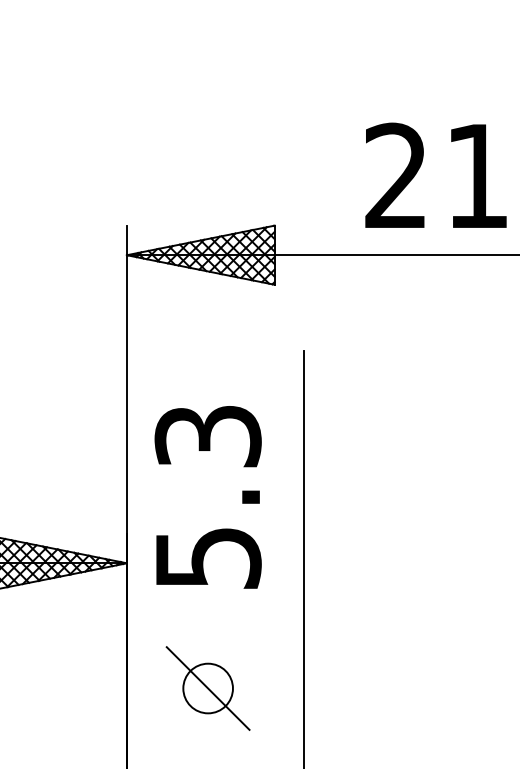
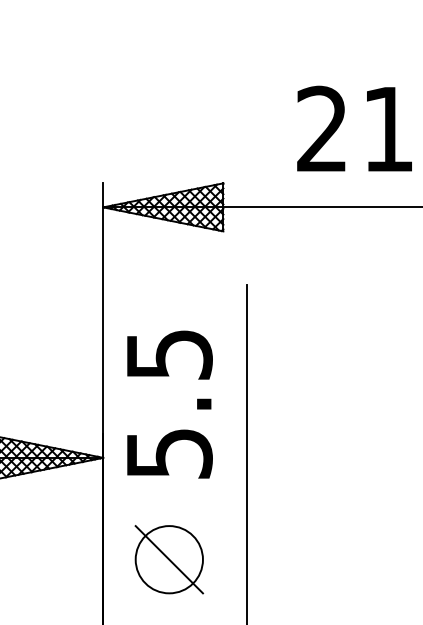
text: (435, 174) -> (354, 127), moved
text: (207, 436) -> (168, 354), 5.3 -> 5.5
circle: (207, 688) -> (168, 559), size x1.67

